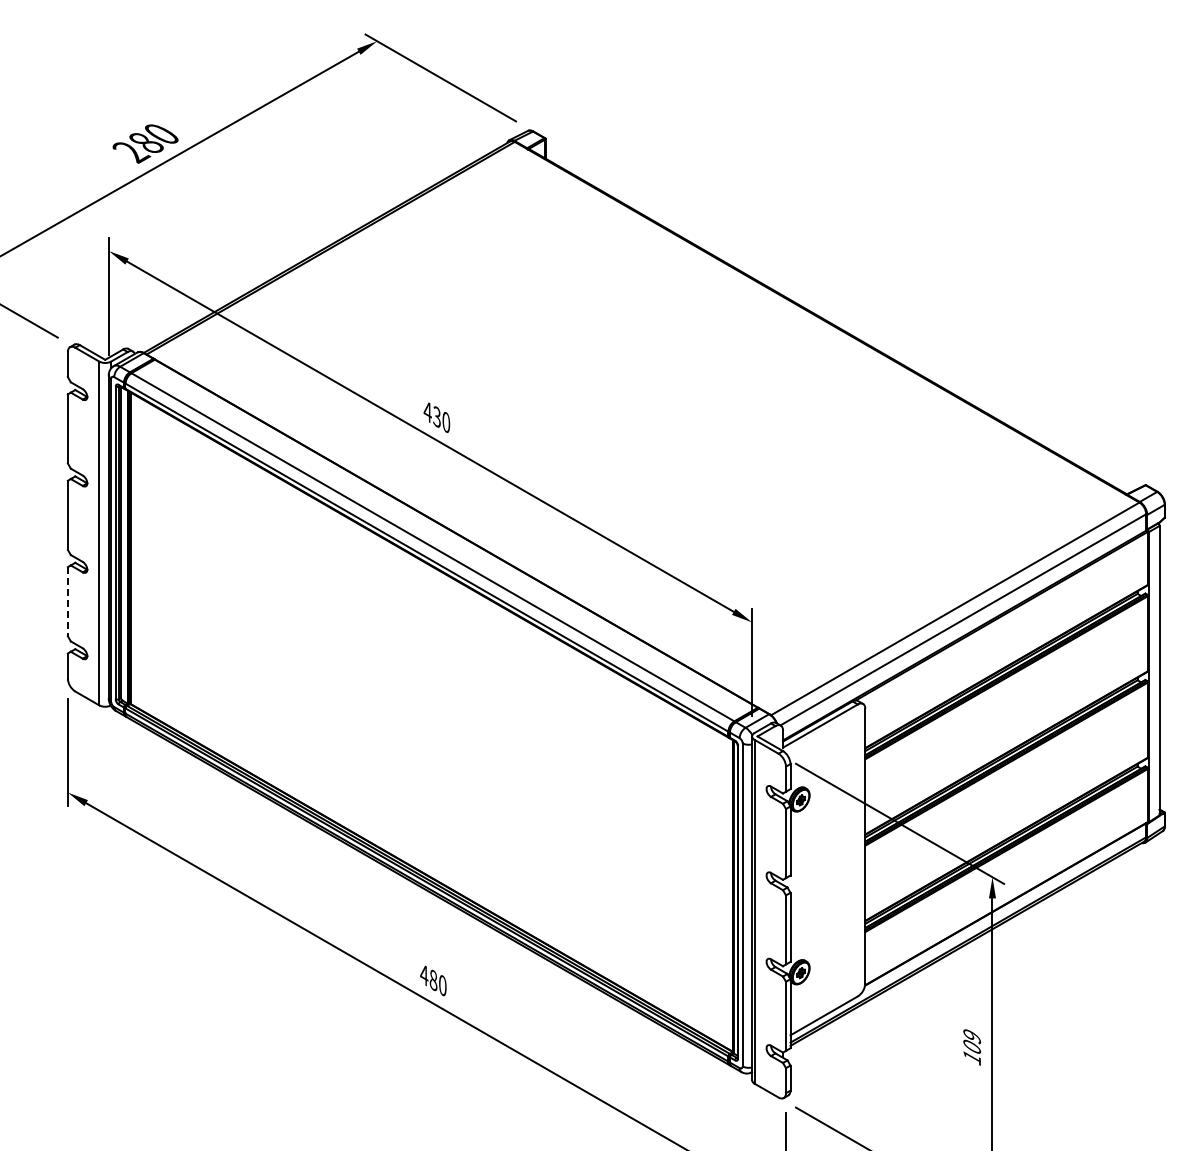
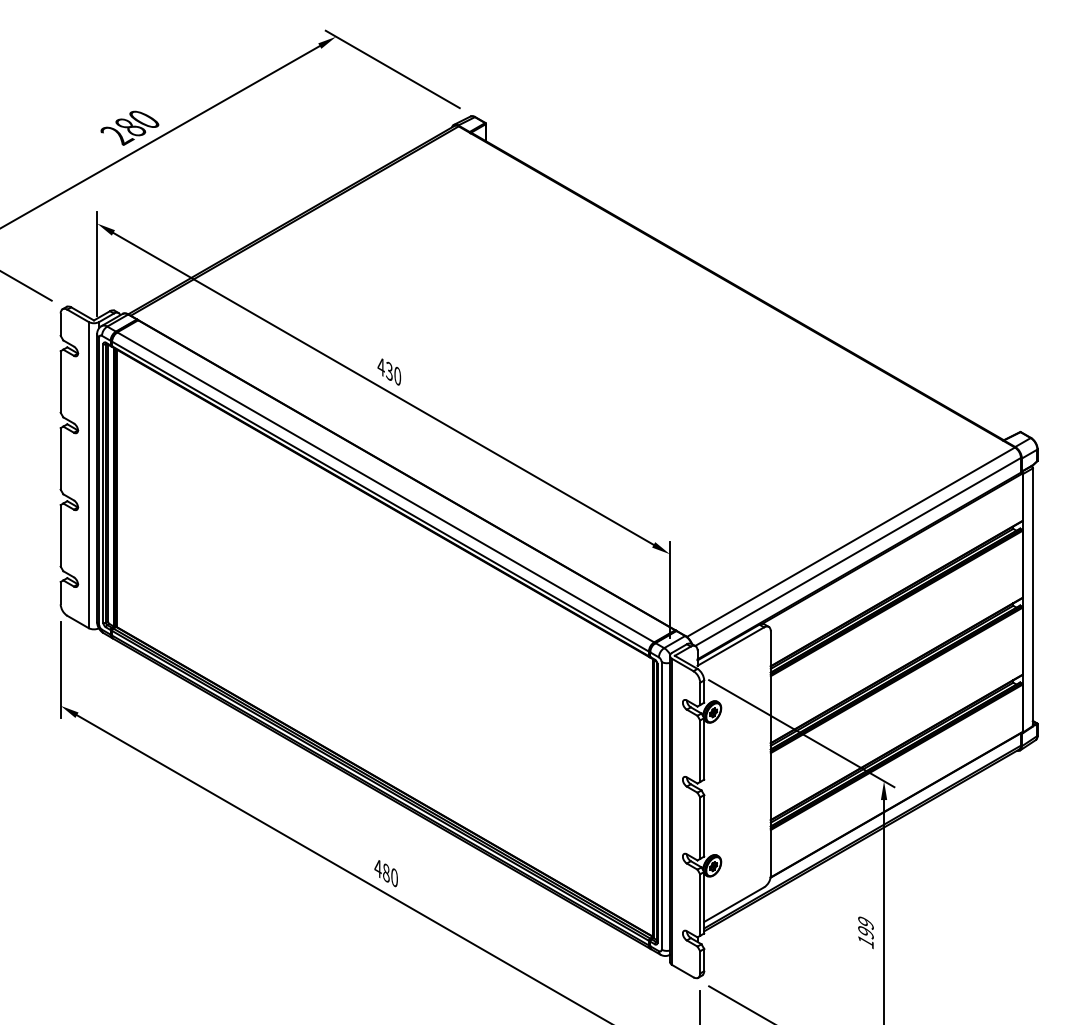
line: (67, 601) -> (60, 535), dashed -> solid
text: (972, 1046) -> (866, 931), 109 -> 199

